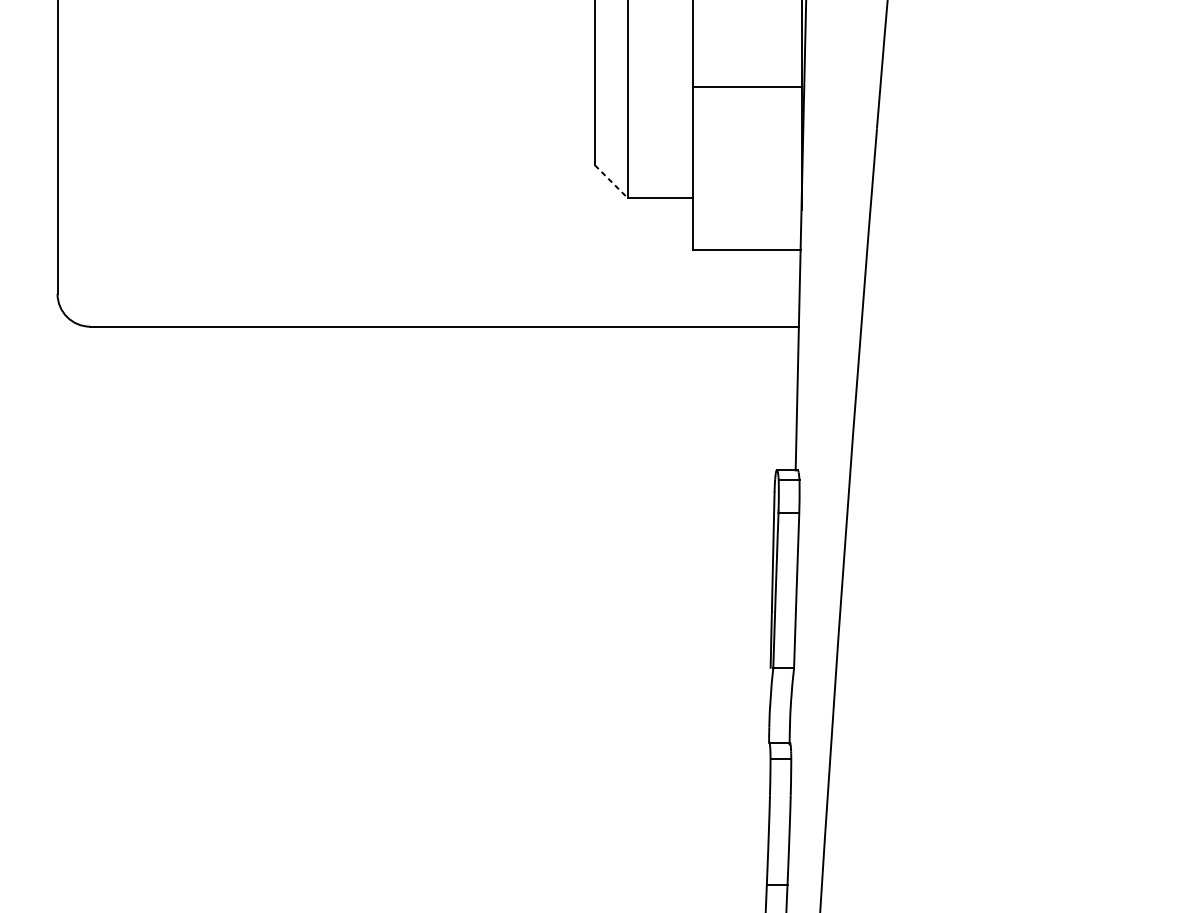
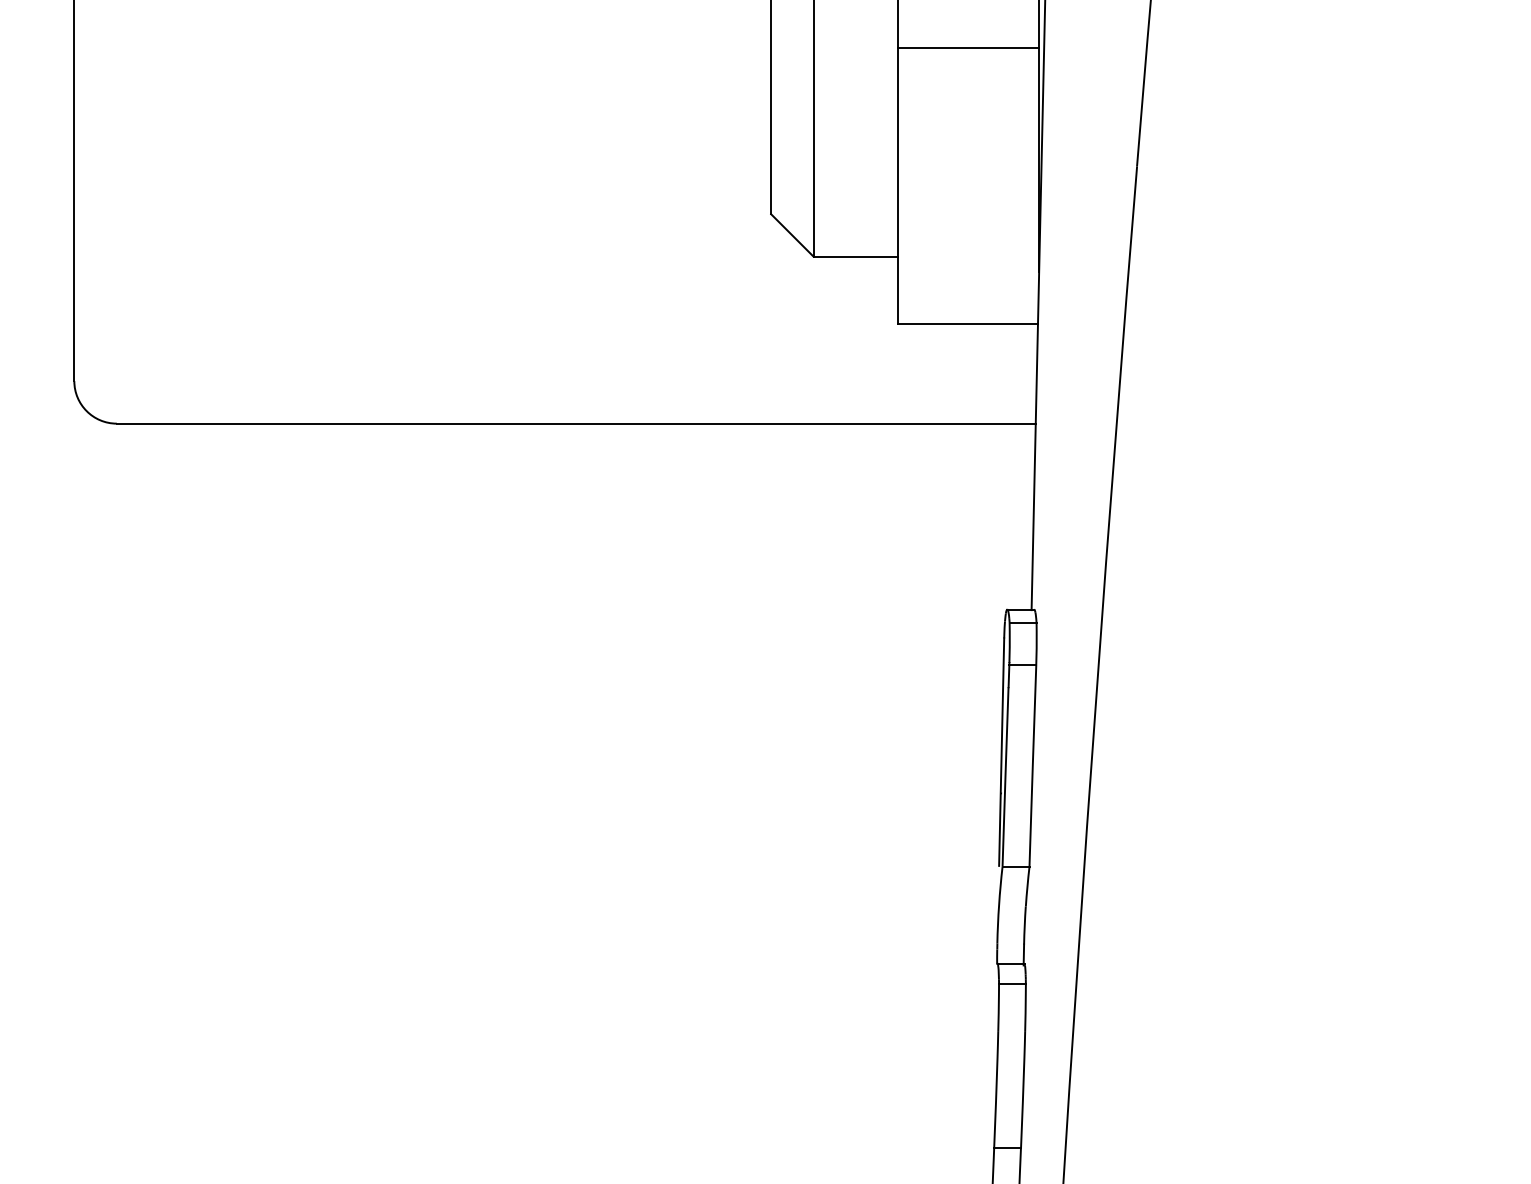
line: (747, 86) -> (968, 48), moved
line: (611, 181) -> (792, 235), dashed -> solid

